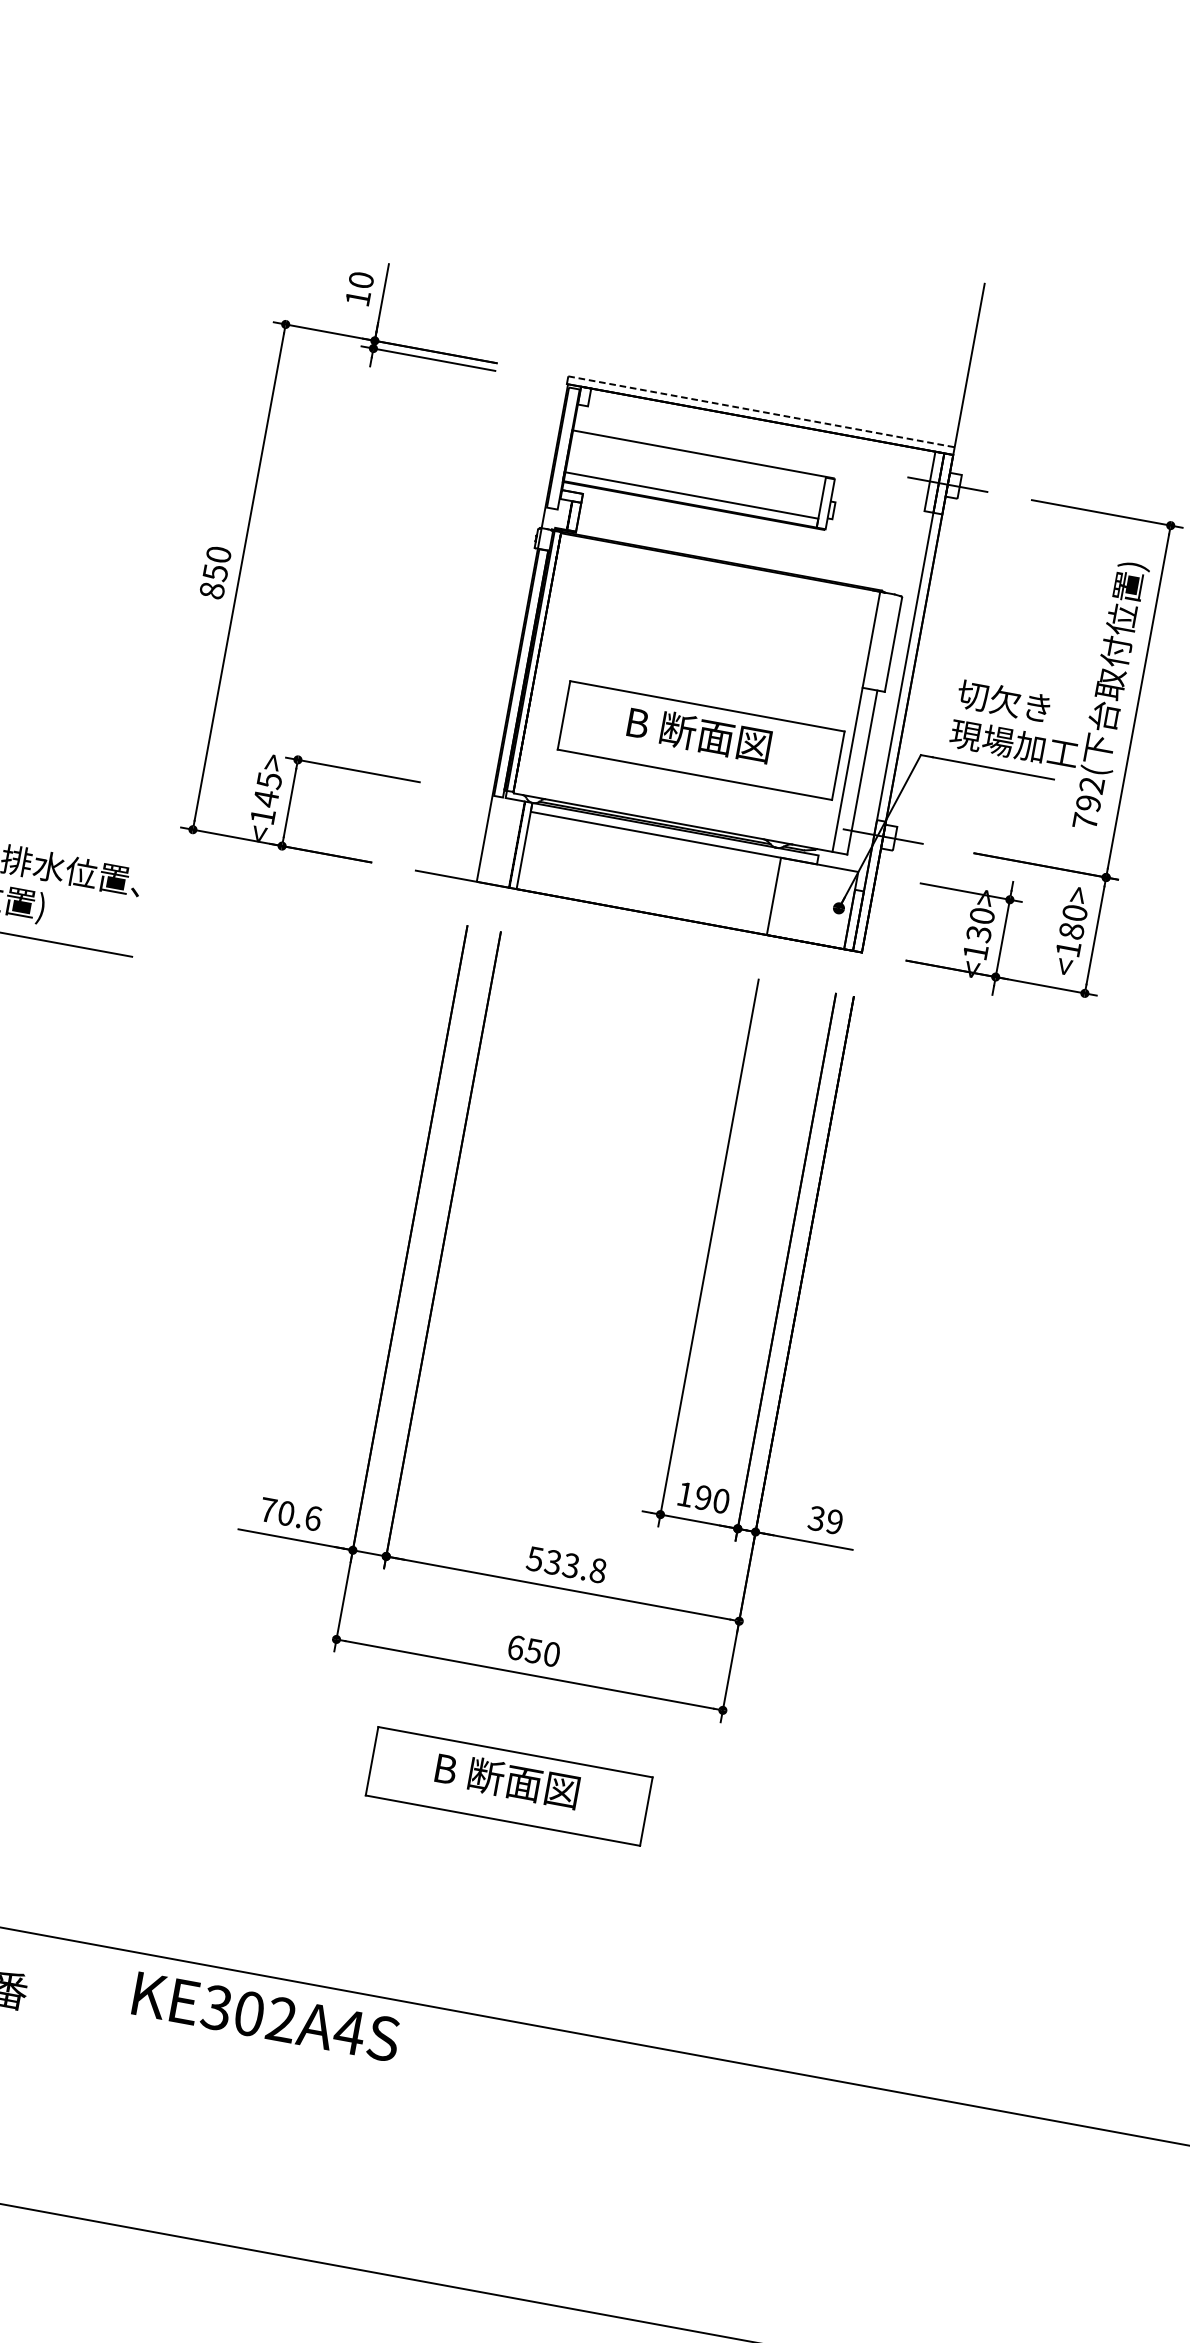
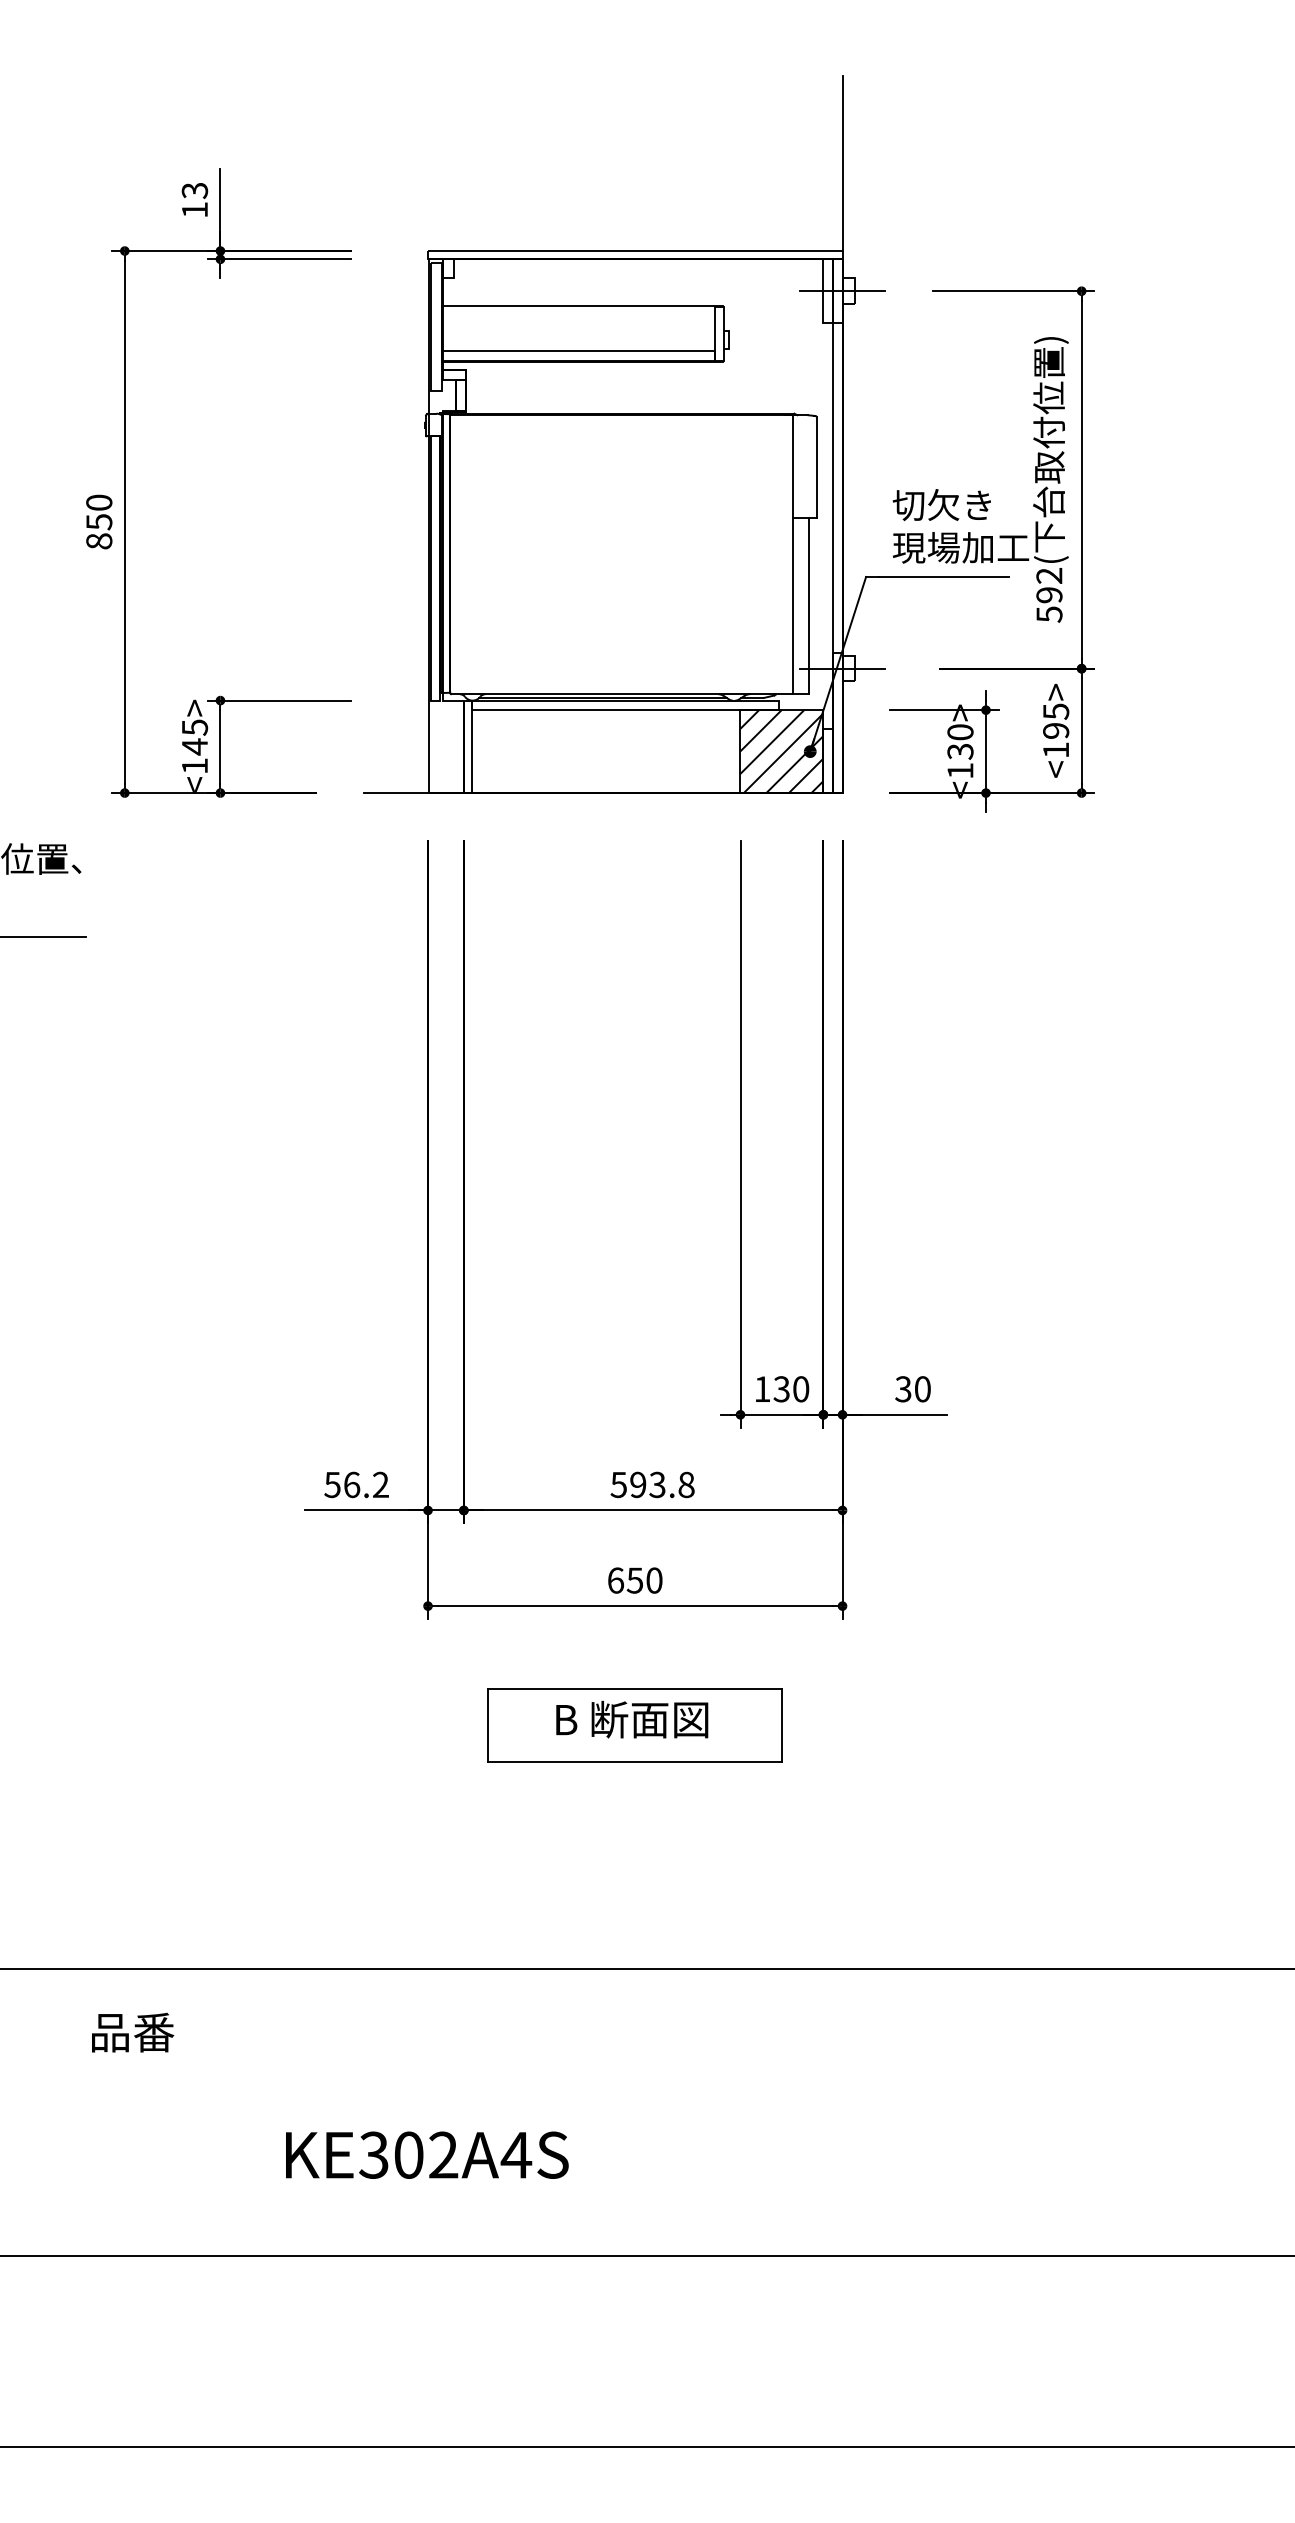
text: (361, 279) -> (194, 190), 10 -> 13
line: (761, 412) -> (635, 251), dashed -> solid
part: (700, 740) -> (634, 603), removed
text: (1085, 821) -> (1049, 614), 792( -> 592(
hatch: (812, 903) -> (781, 751), added
text: (1073, 921) -> (1056, 720), <180> -> <195>
text: (703, 1498) -> (781, 1389), 190 -> 130
text: (290, 1513) -> (356, 1484), 70.6 -> 56.2
text: (834, 1522) -> (922, 1389), 39 -> 30
text: (553, 1563) -> (638, 1485), 533.8 -> 593.8
text: (266, 2016) -> (427, 2154), moved

